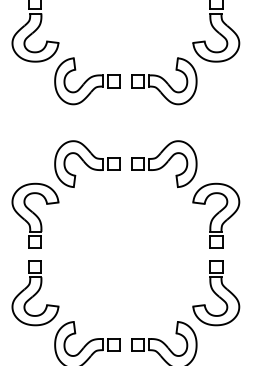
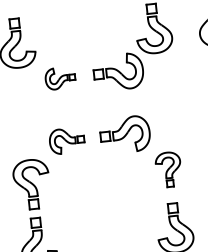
part: (87, 81) -> (60, 78), size x0.6
part: (87, 163) -> (67, 140), size x0.7
part: (216, 215) -> (168, 169), size x0.7

